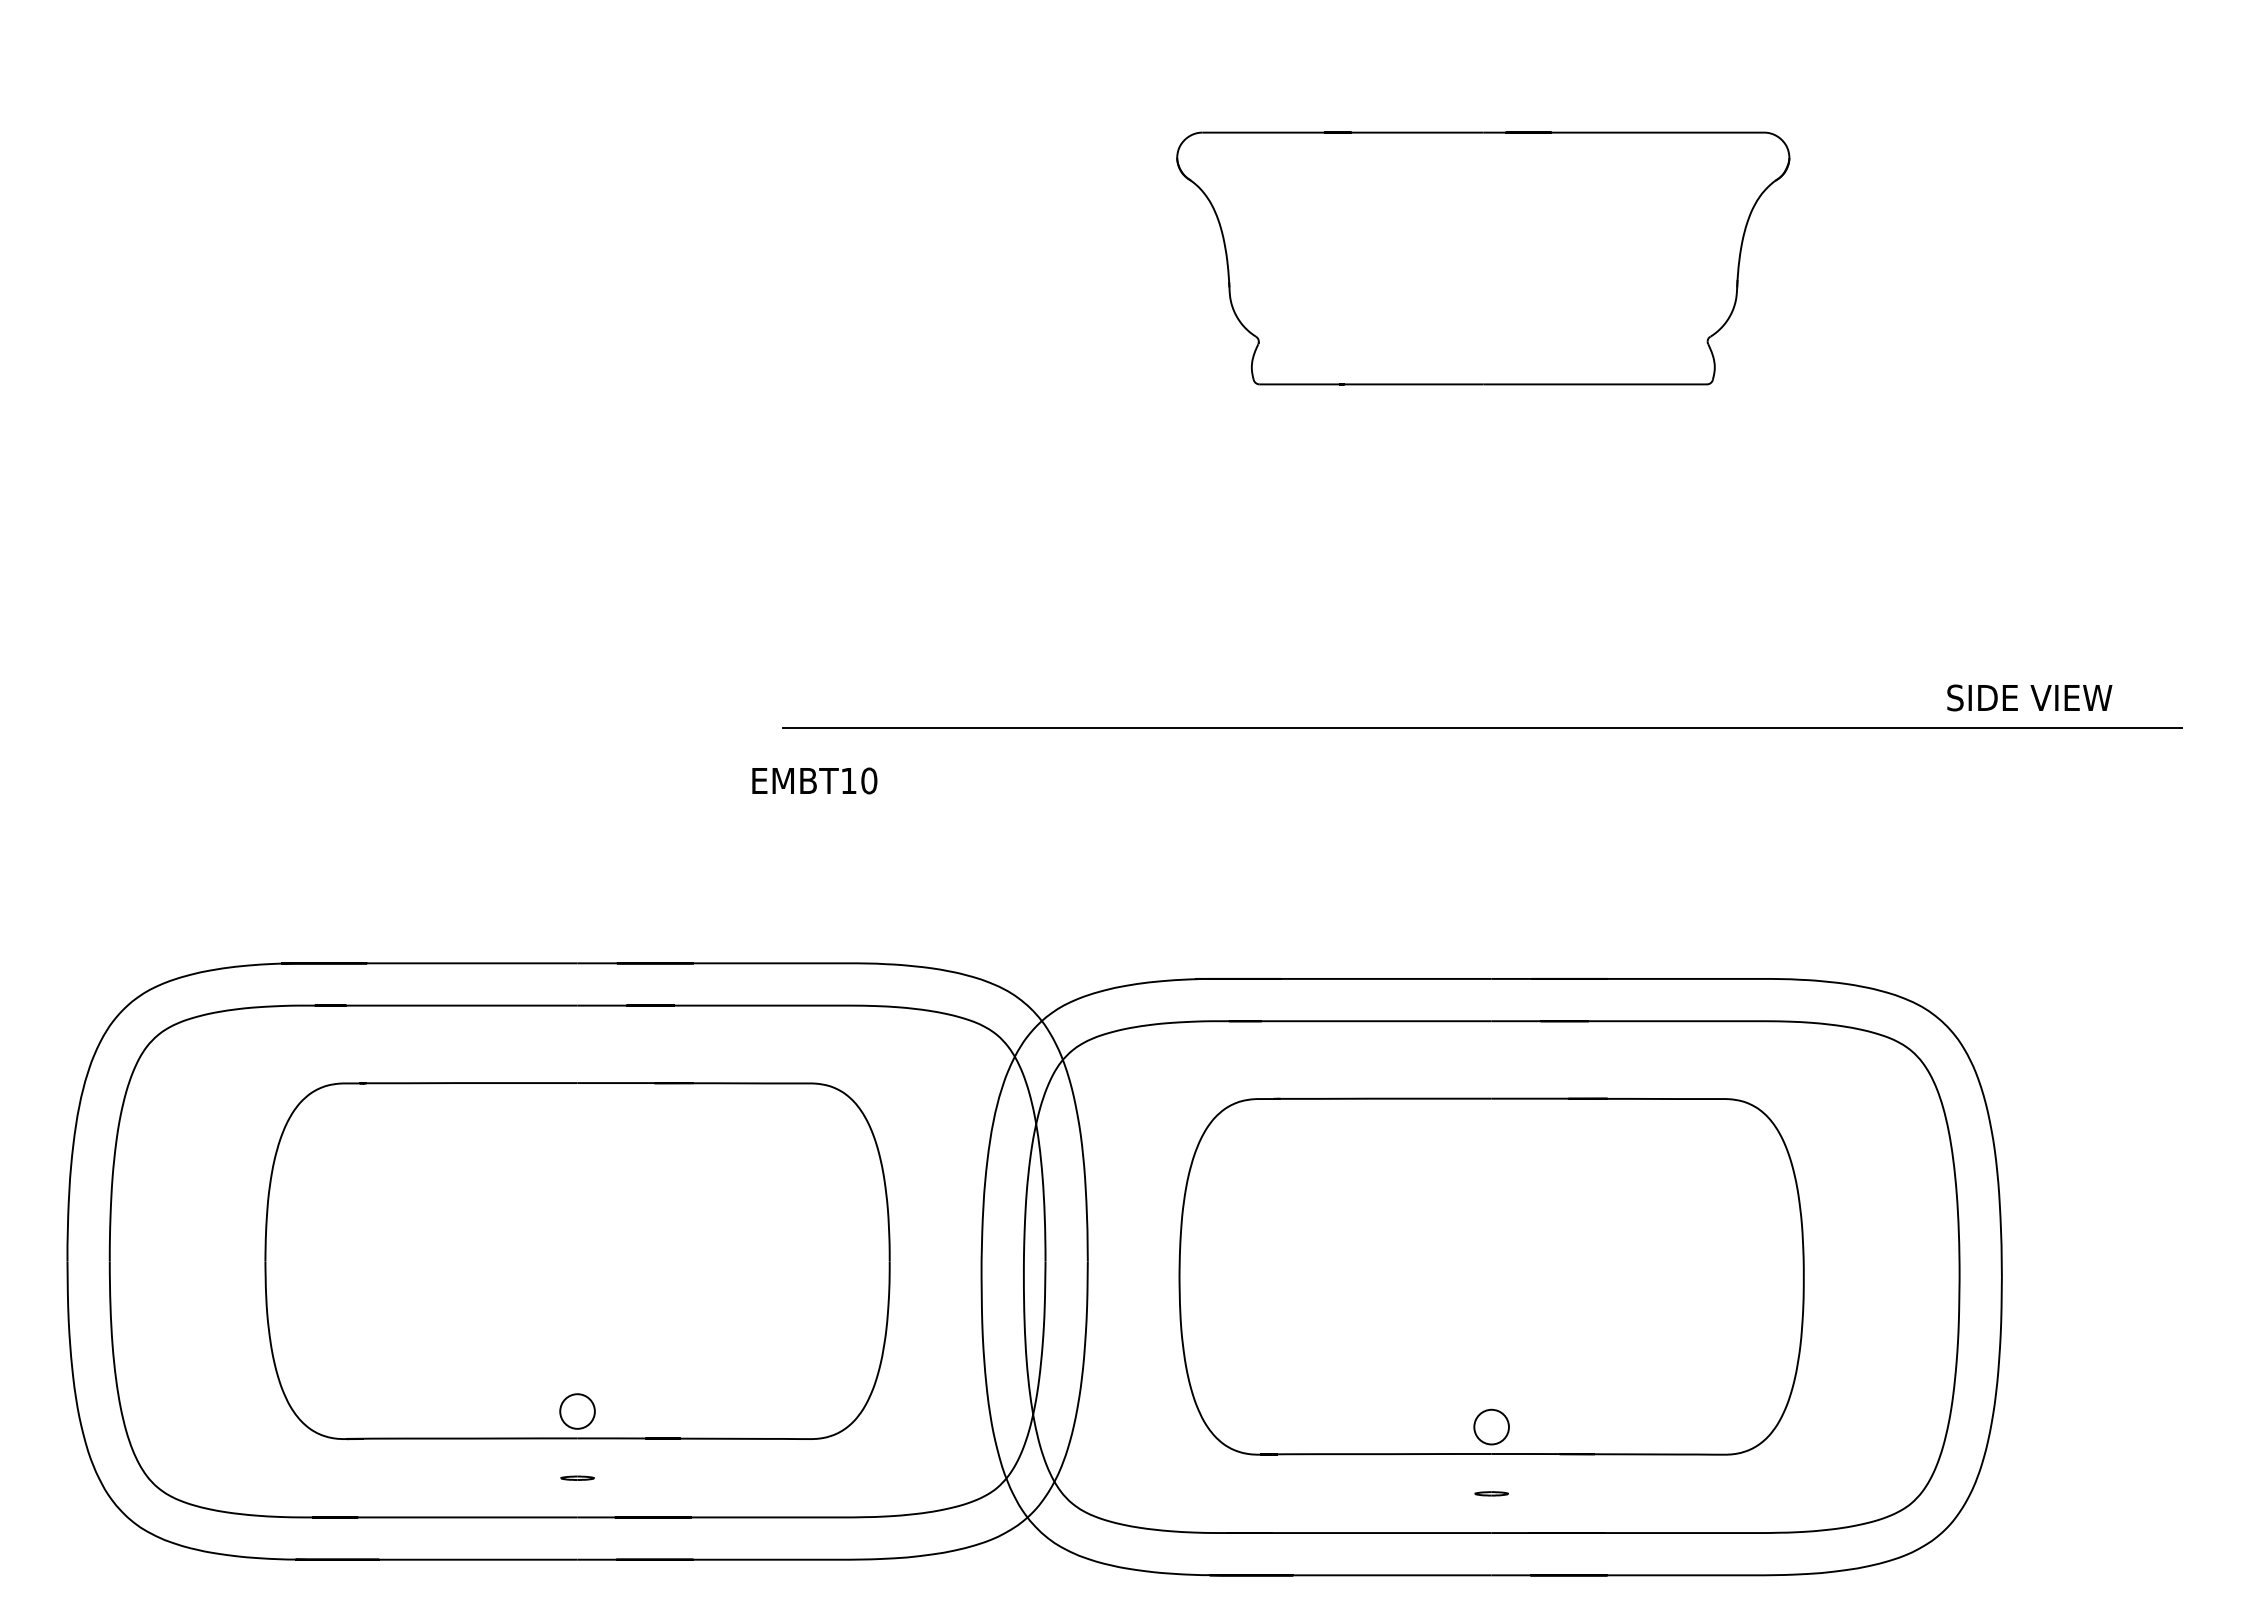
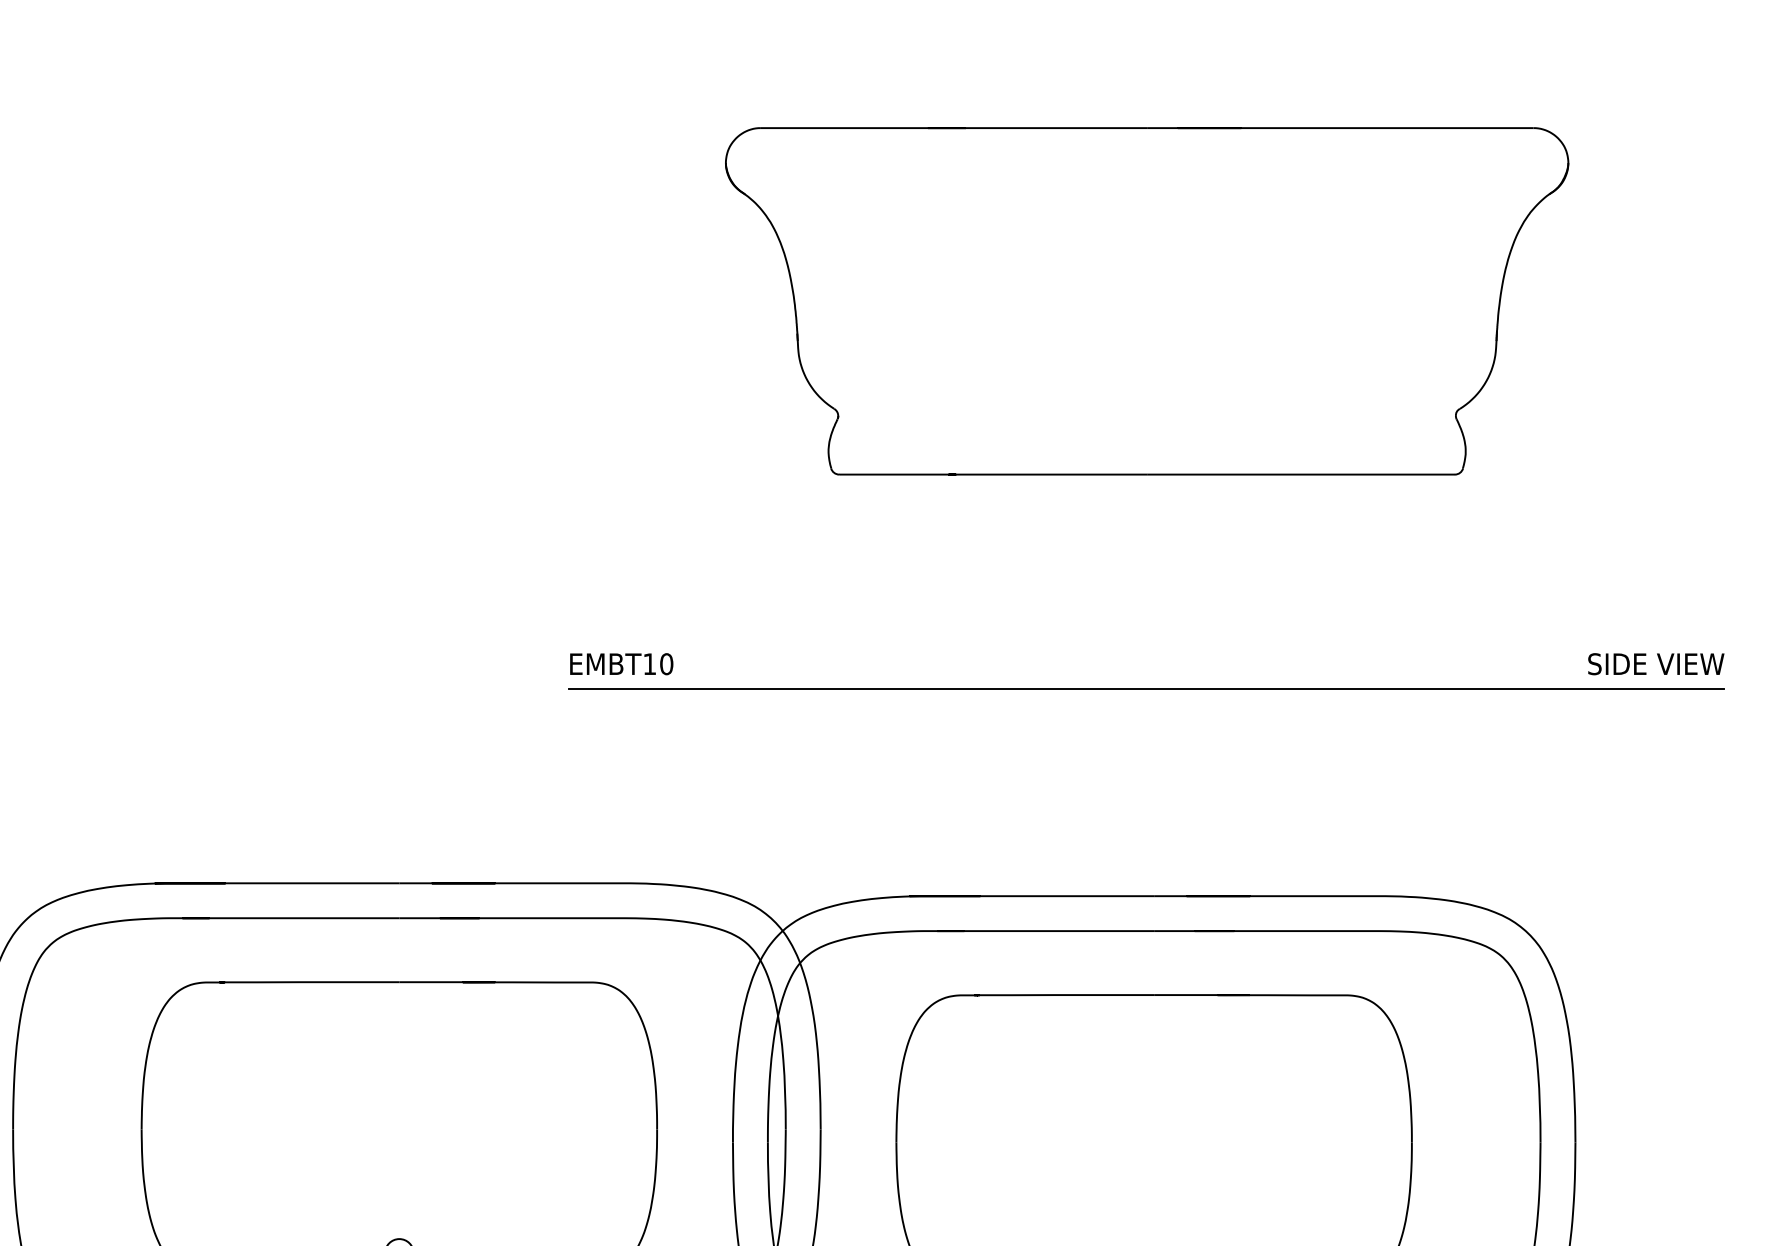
part: (1483, 258) -> (1147, 301), size x1.67
text: (2029, 697) -> (1656, 663), moved
text: (814, 780) -> (621, 663), moved

